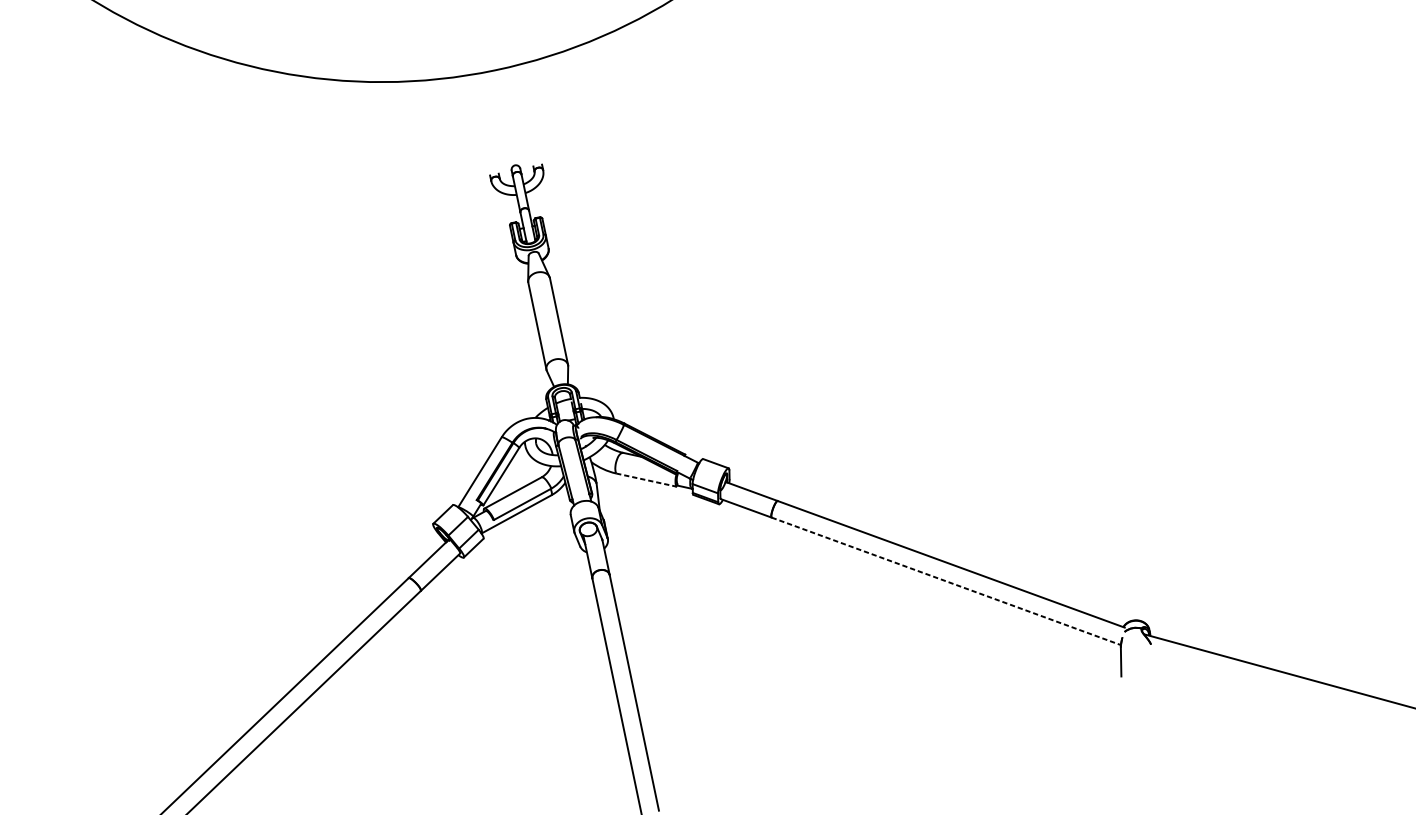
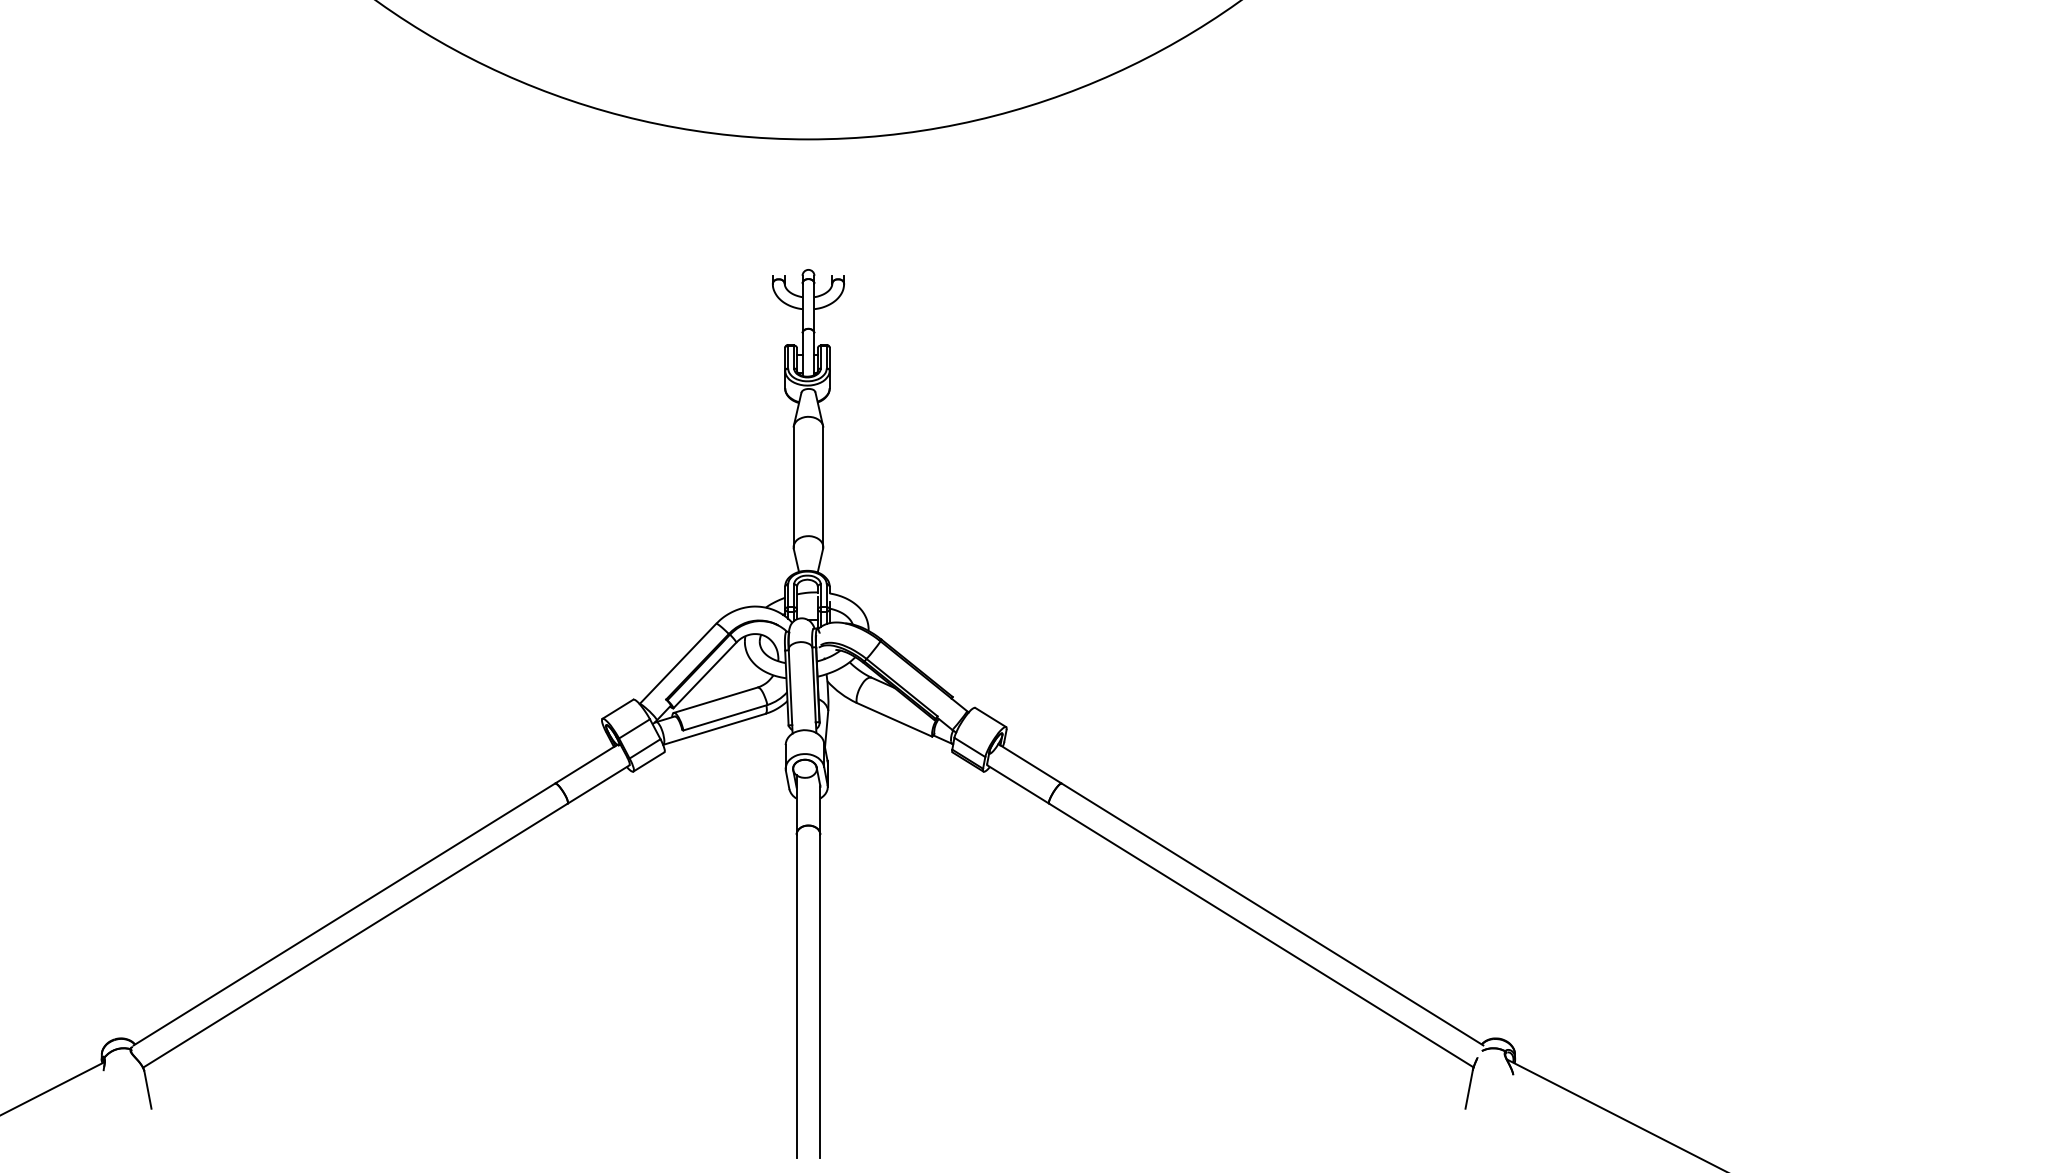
line: (646, 480) -> (894, 720), dashed -> solid
line: (946, 581) -> (1261, 935), dashed -> solid

